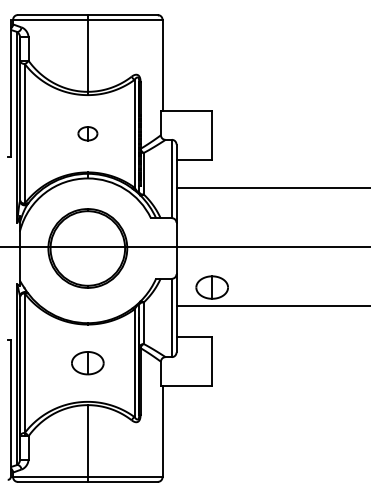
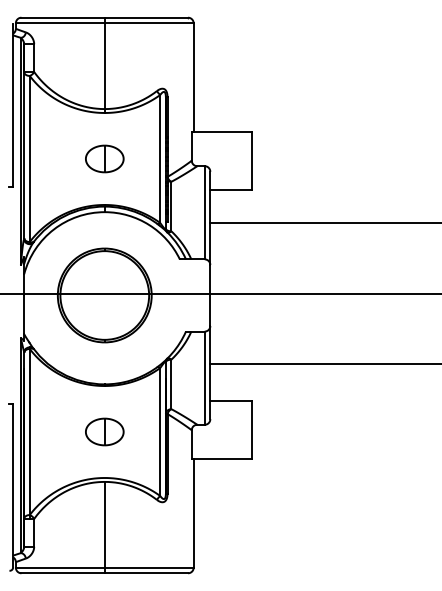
part: (87, 133) -> (104, 158), size x1.67
part: (211, 287) -> (252, 341), removed

